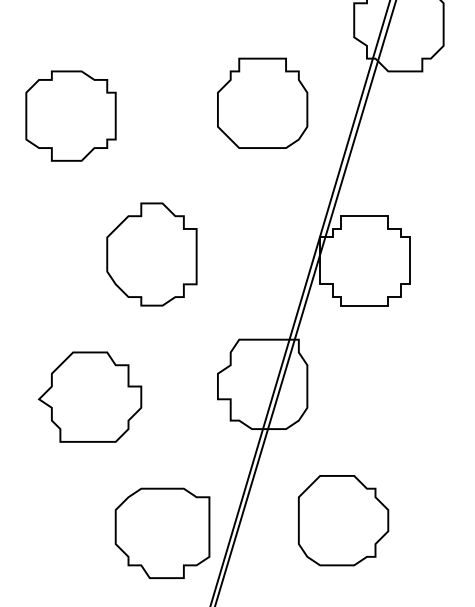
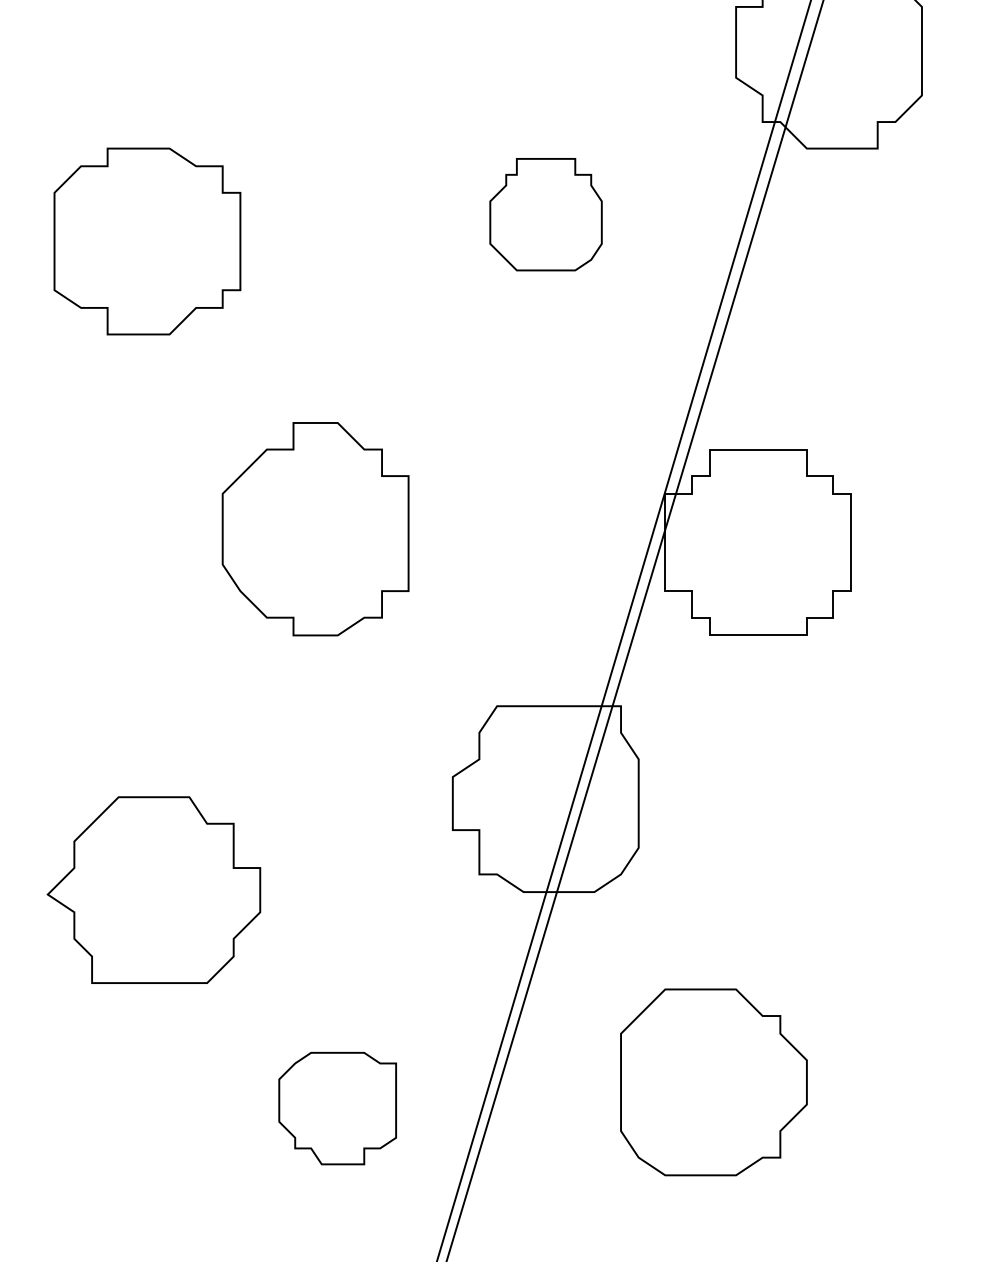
part: (262, 102) -> (545, 213), size x0.6
part: (89, 396) -> (152, 888), moved
part: (162, 532) -> (337, 1107), size x0.6

